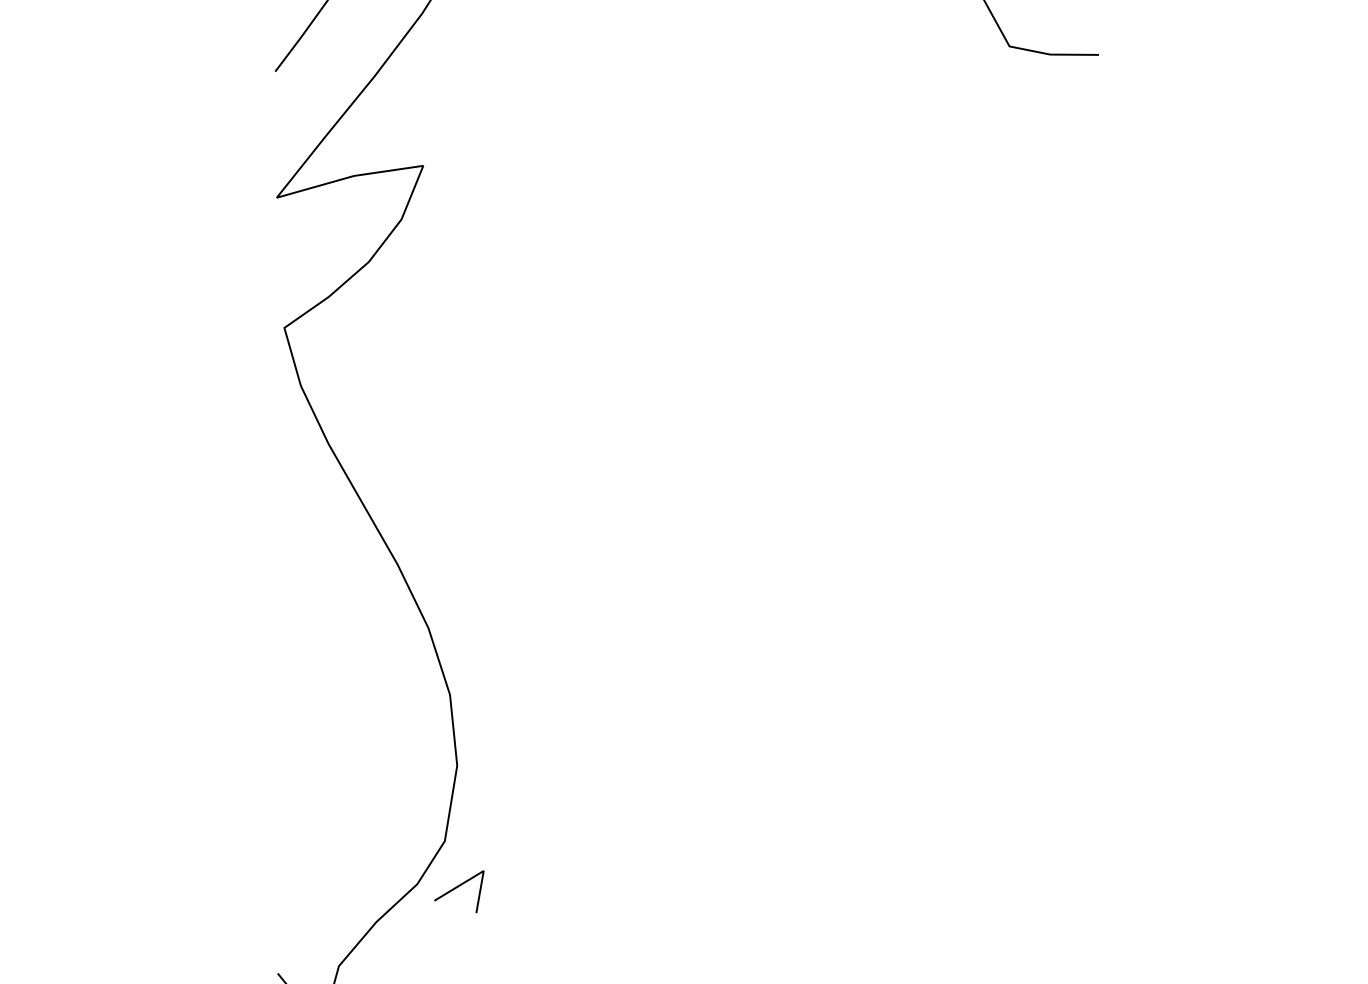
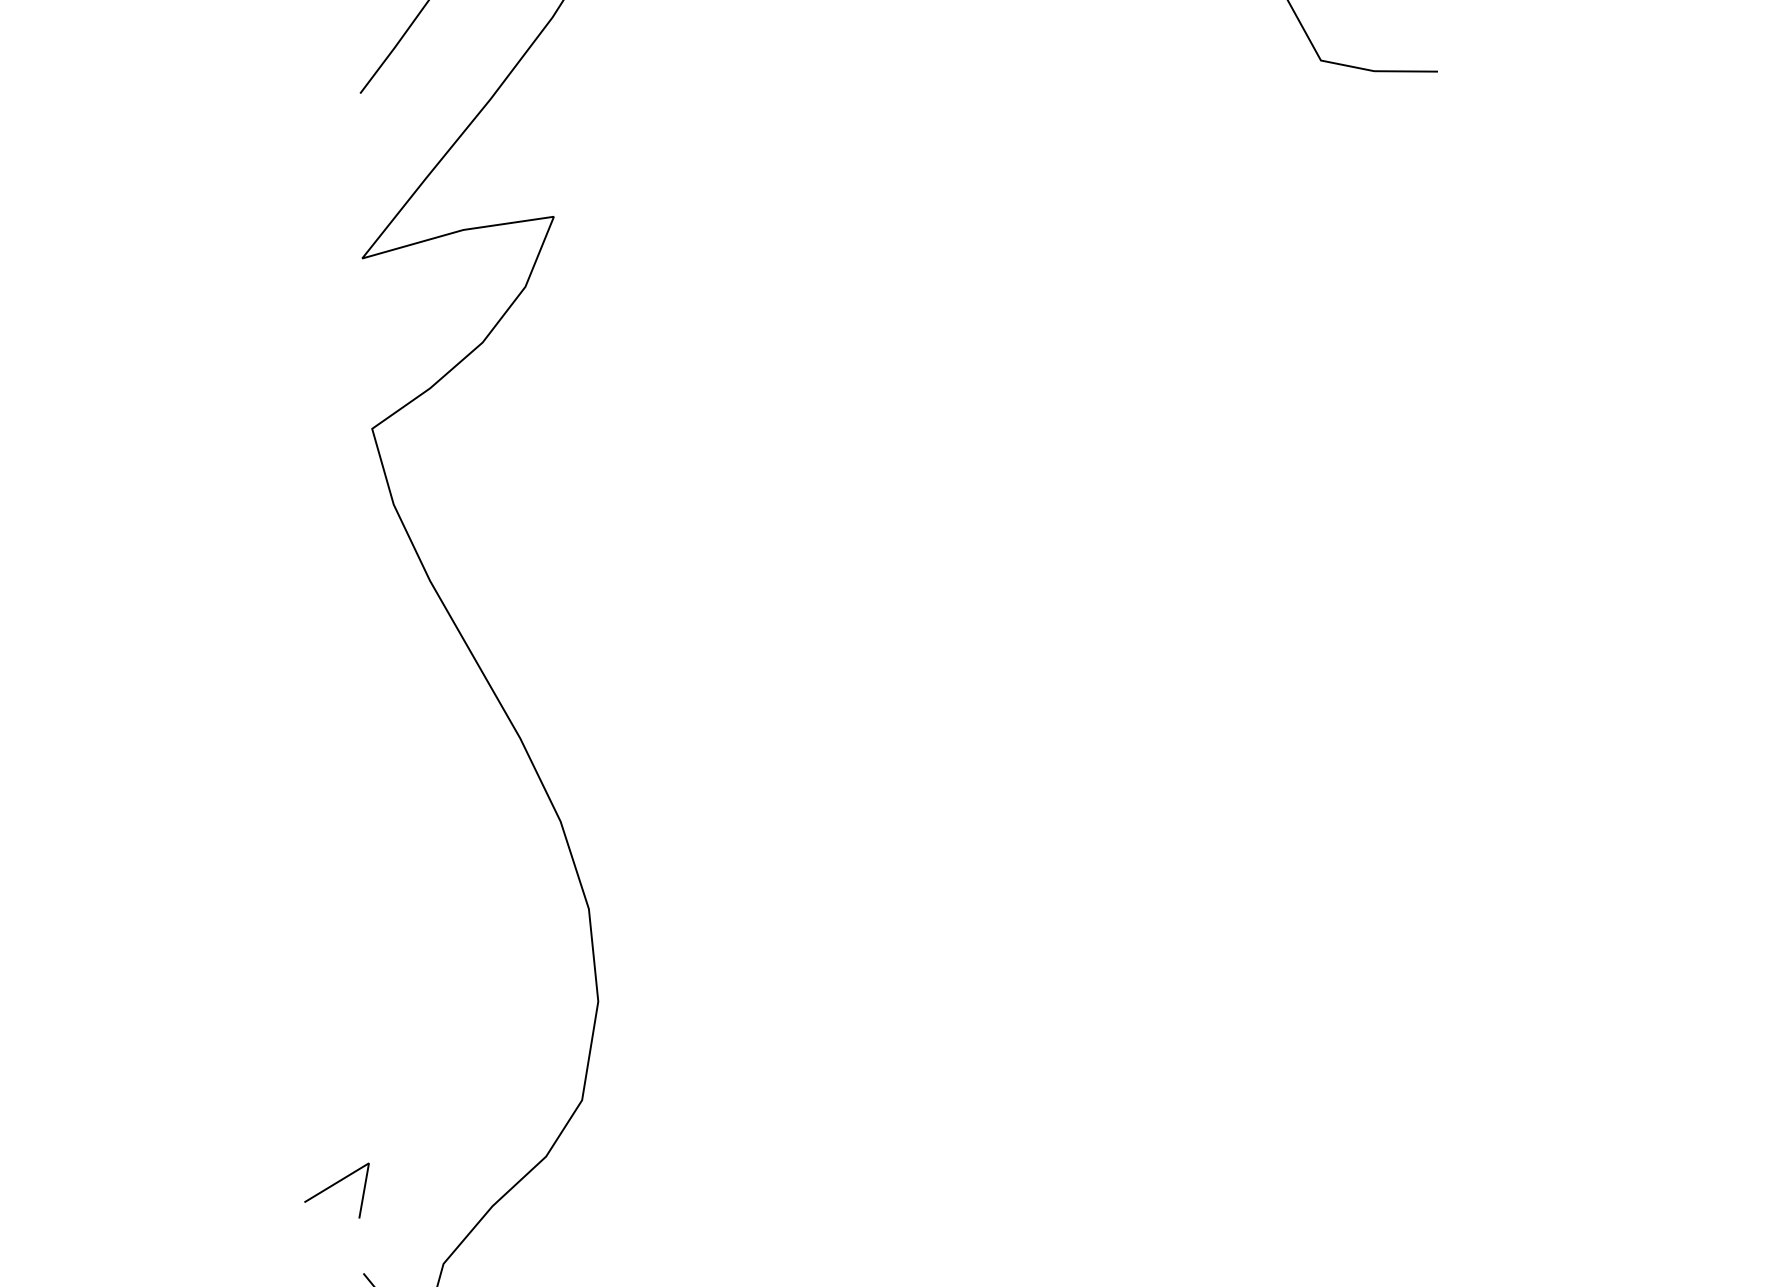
line: (457, 887) -> (334, 1185), moved

